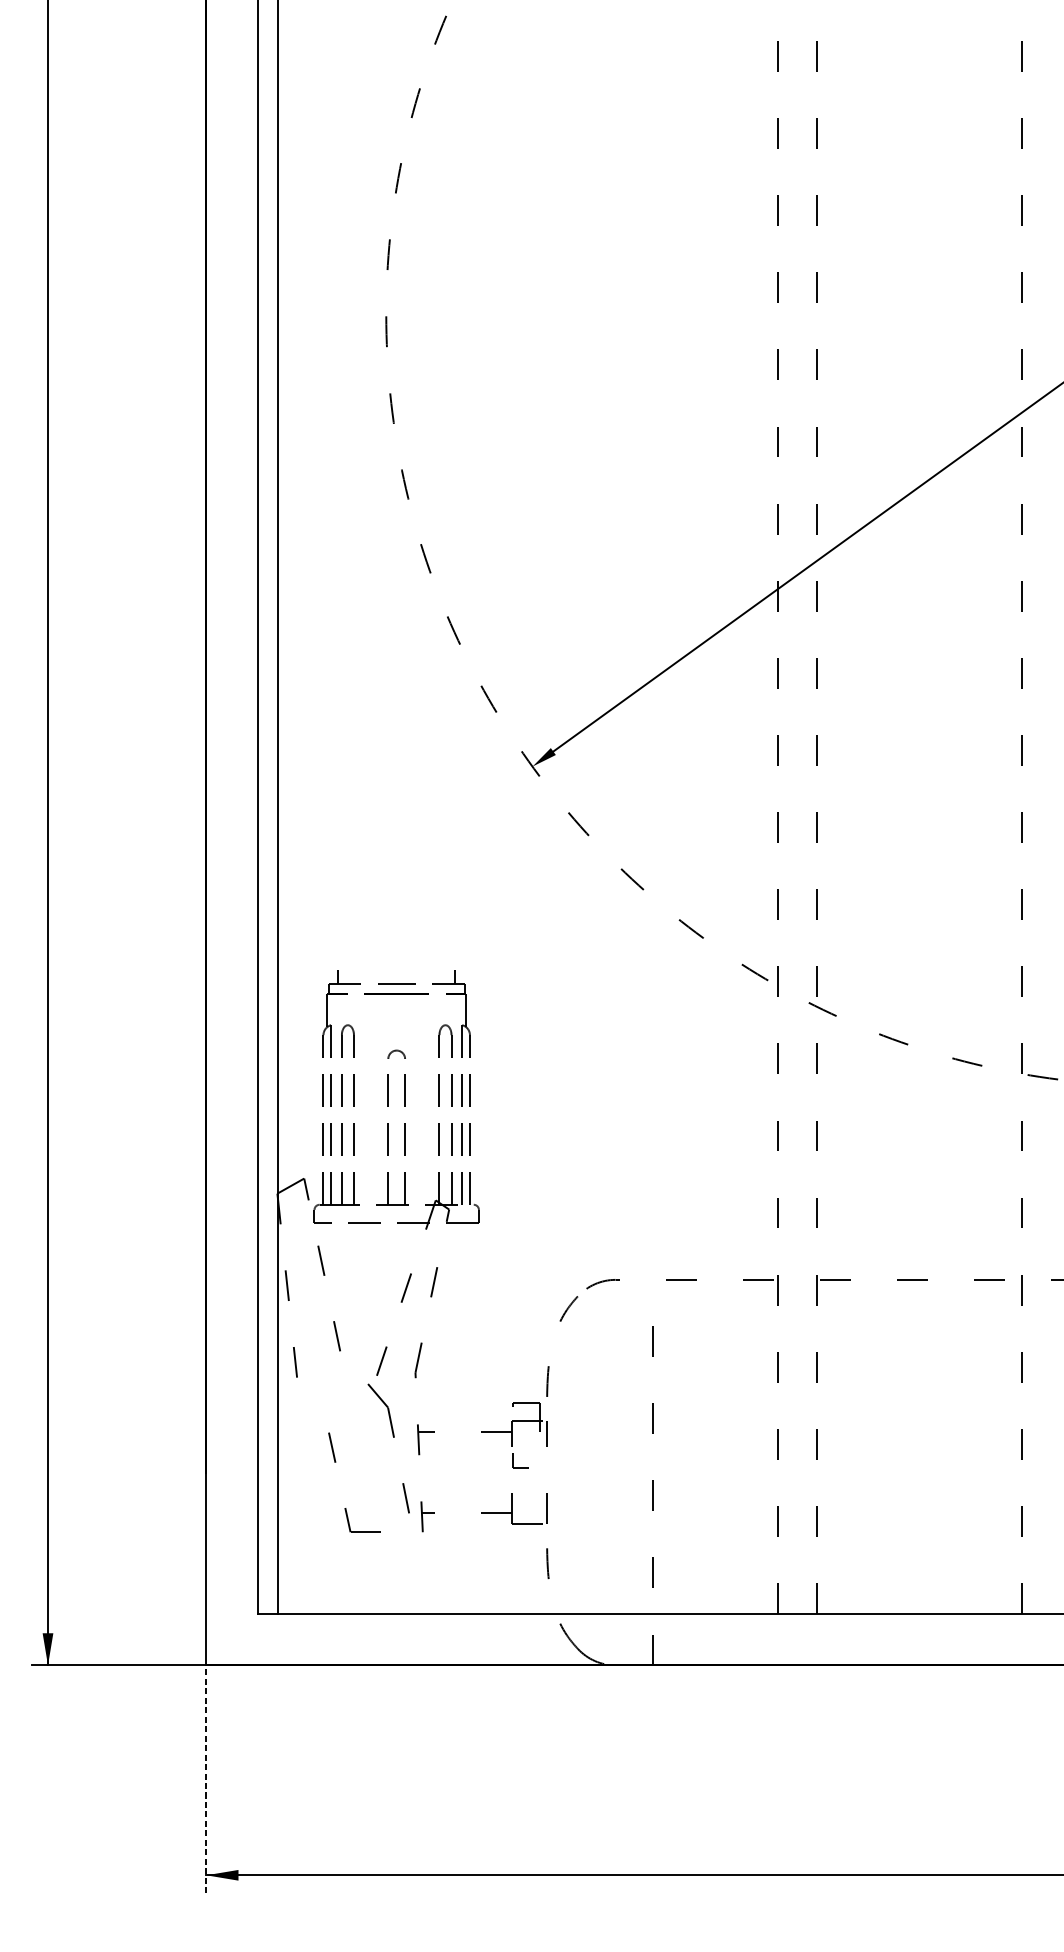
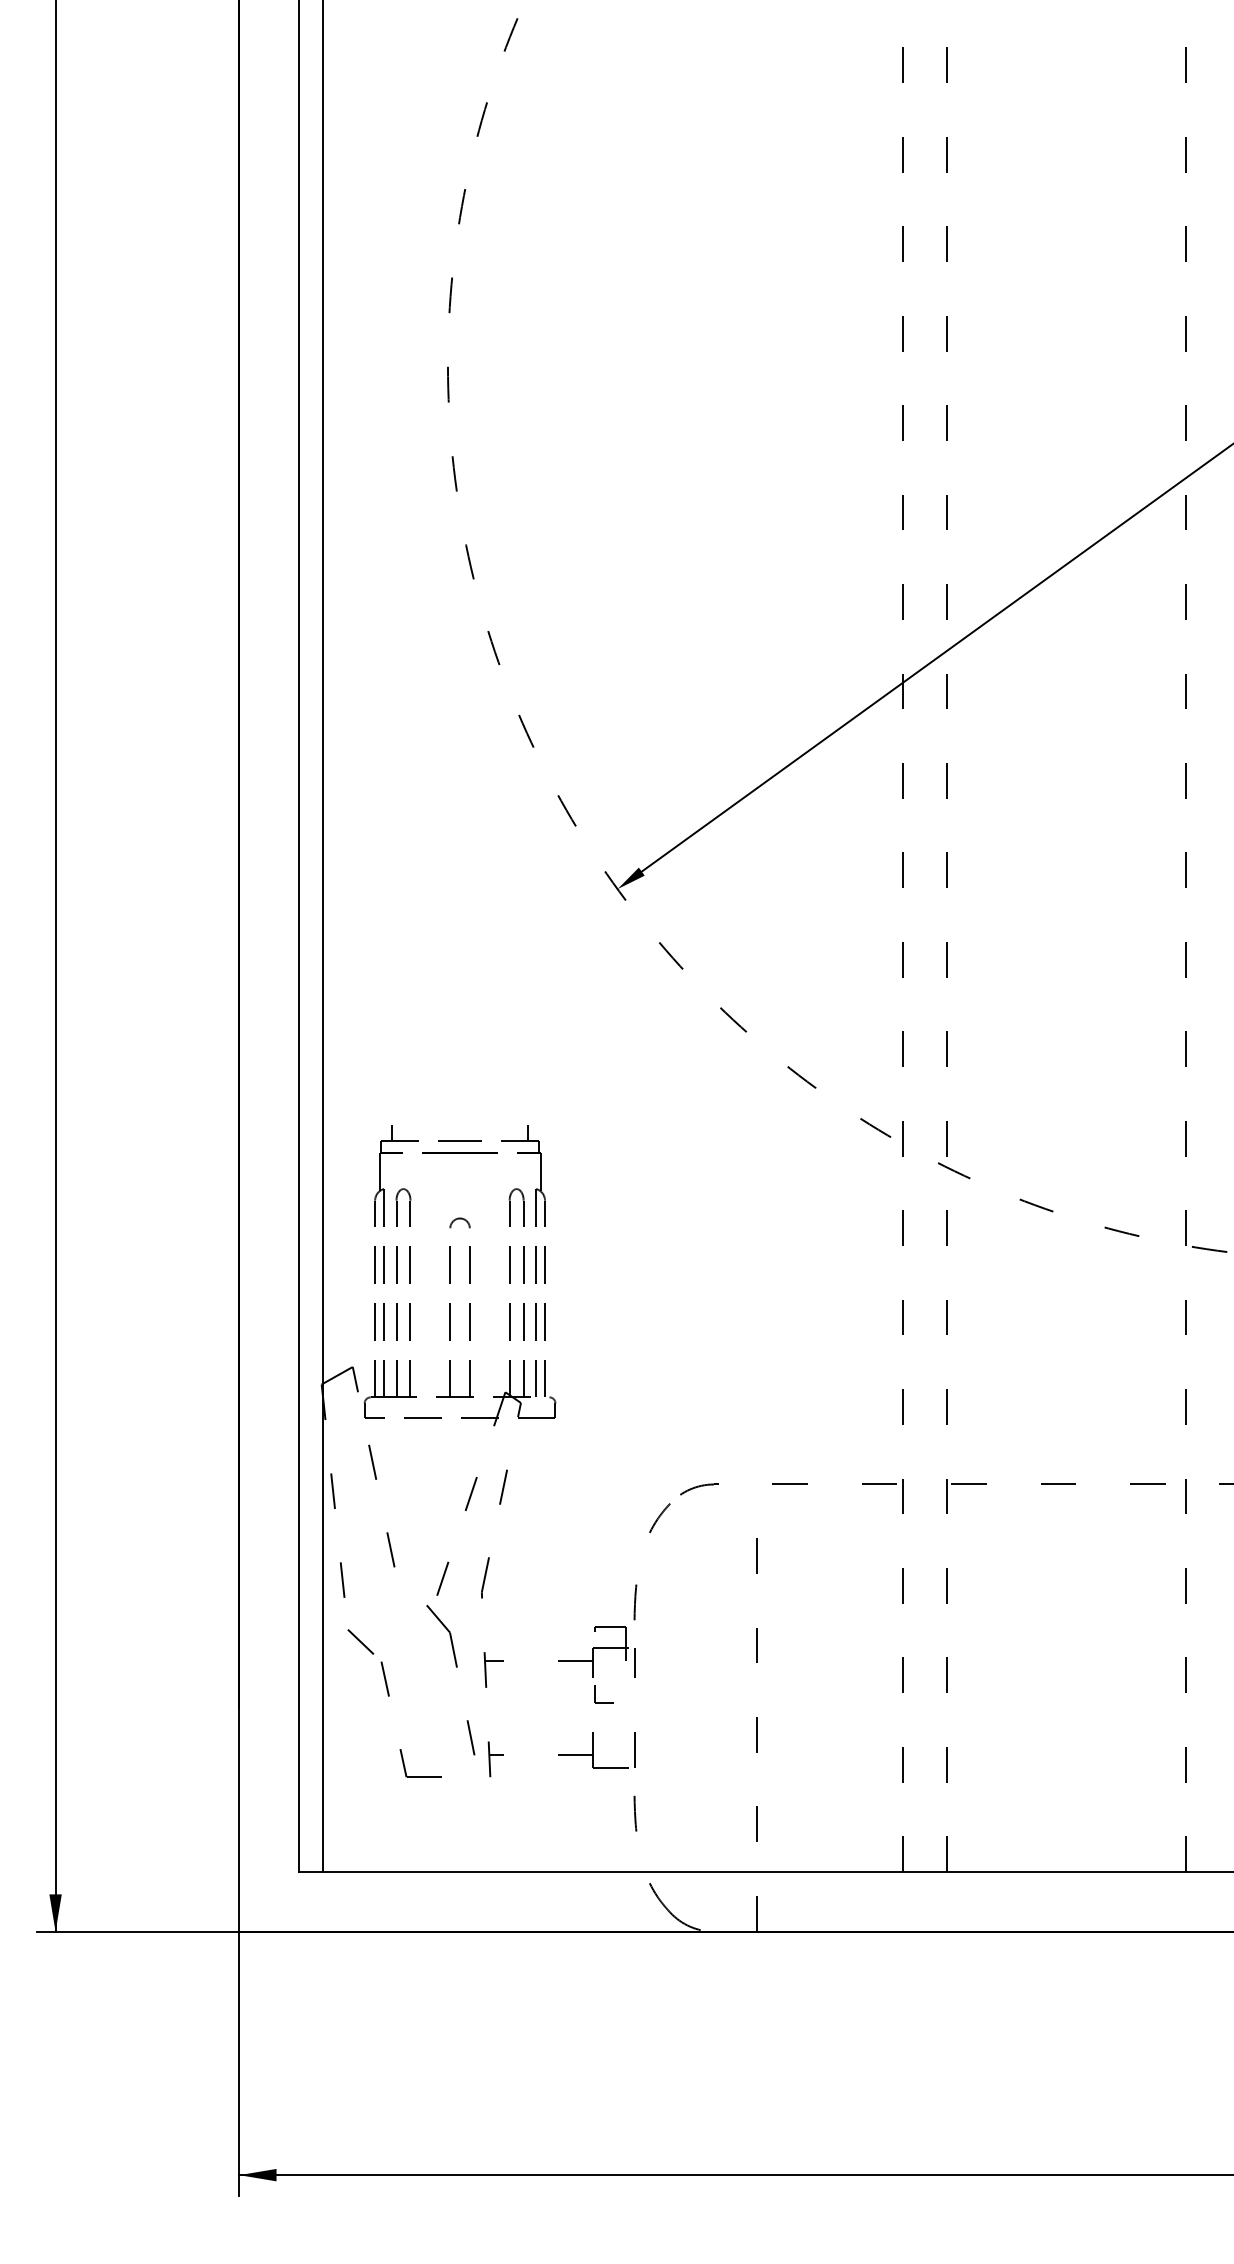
line: (310, 1415) -> (360, 1641), added
line: (206, 1779) -> (239, 2063), dashed -> solid

